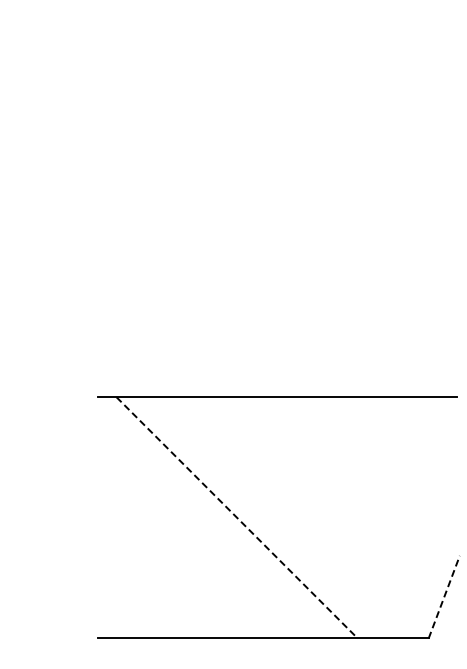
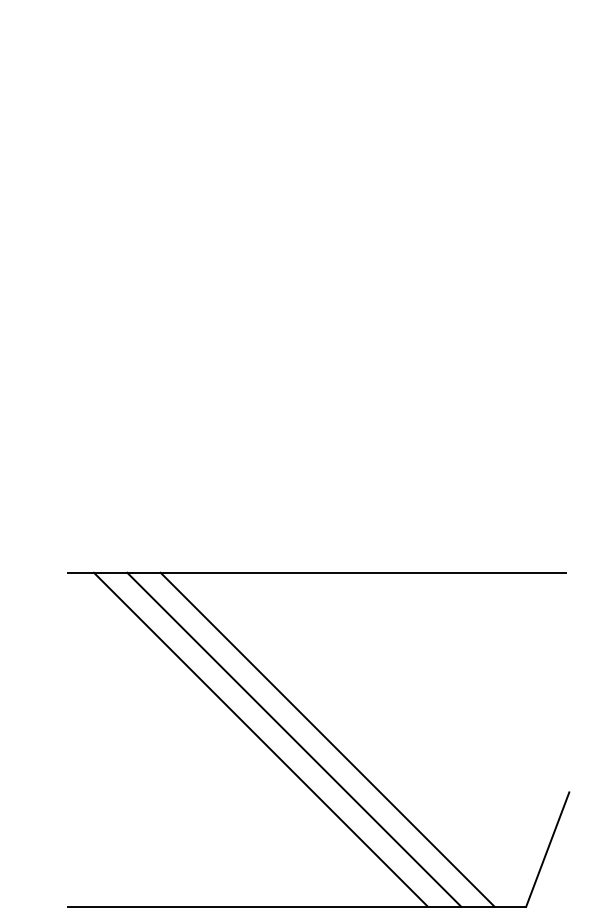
line: (237, 517) -> (261, 739), dashed -> solid
line: (260, 517) -> (293, 739), added
line: (284, 517) -> (326, 739), added
line: (444, 596) -> (548, 848), dashed -> solid

